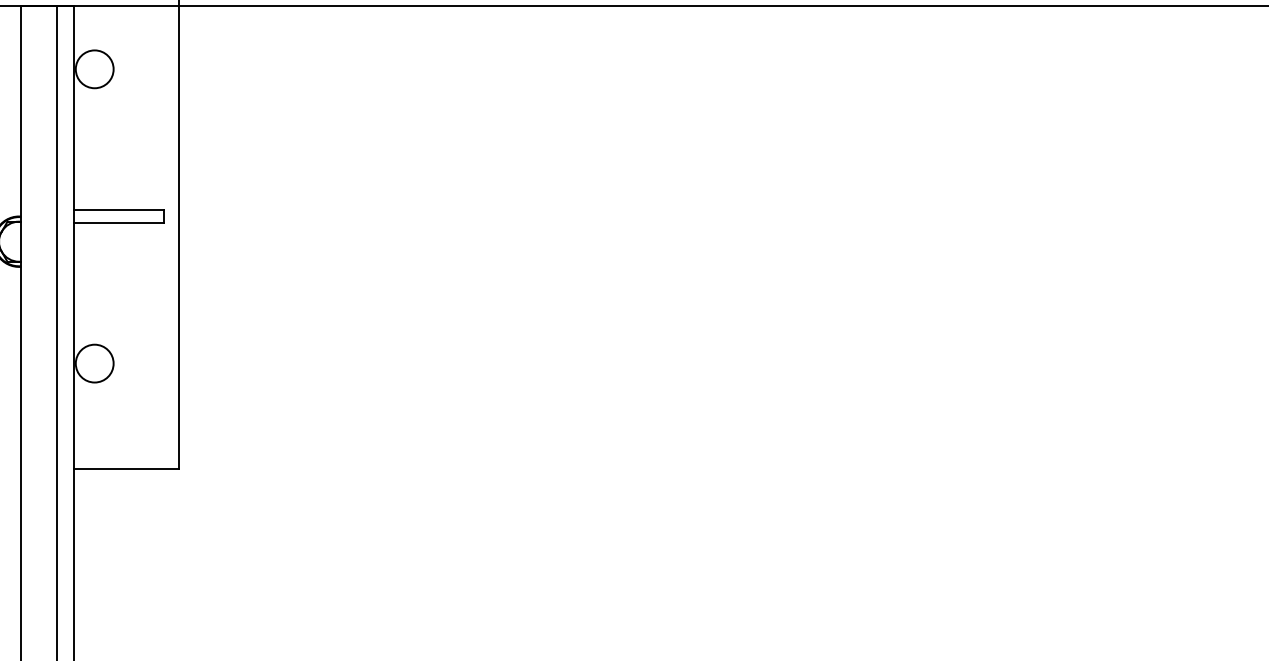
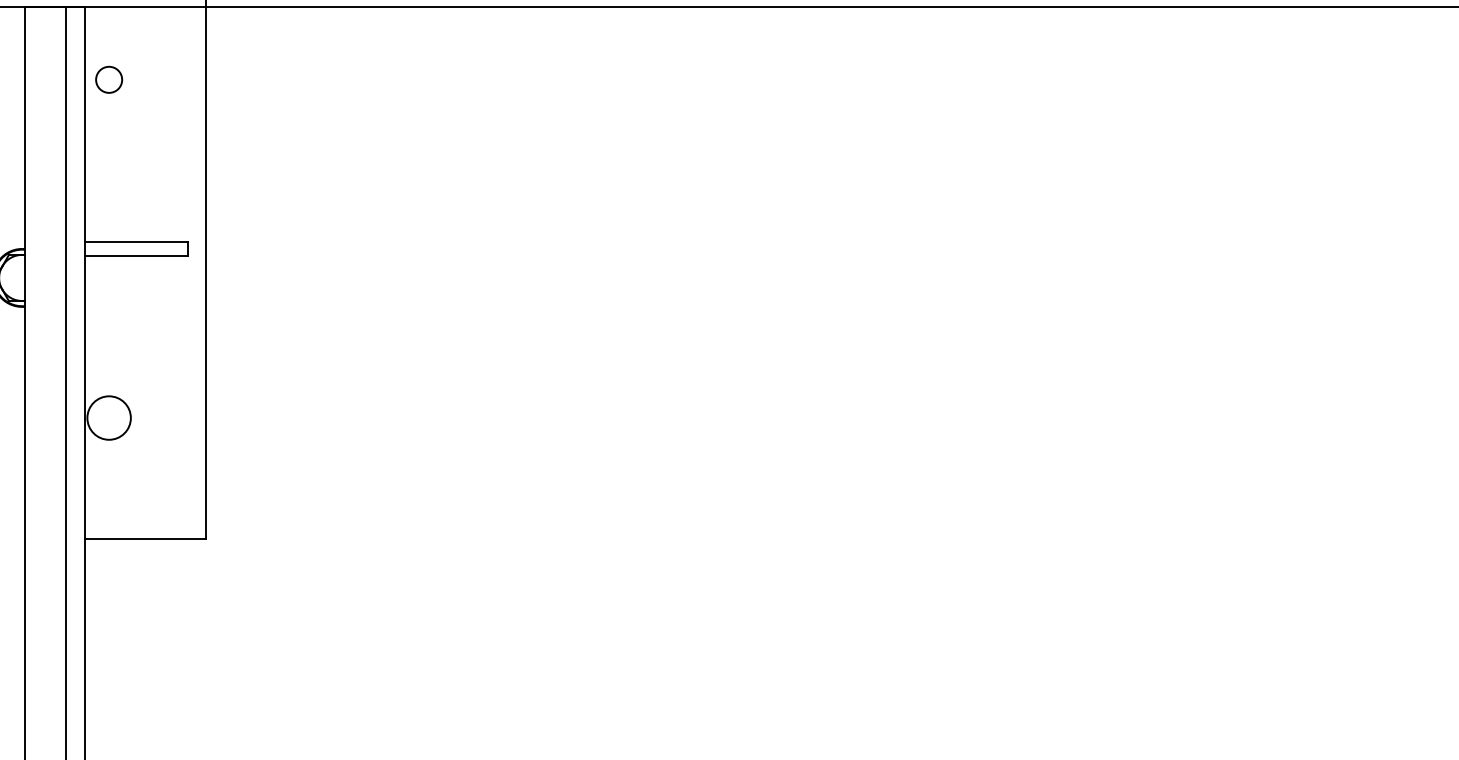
circle: (94, 69) -> (108, 79), size x0.6

